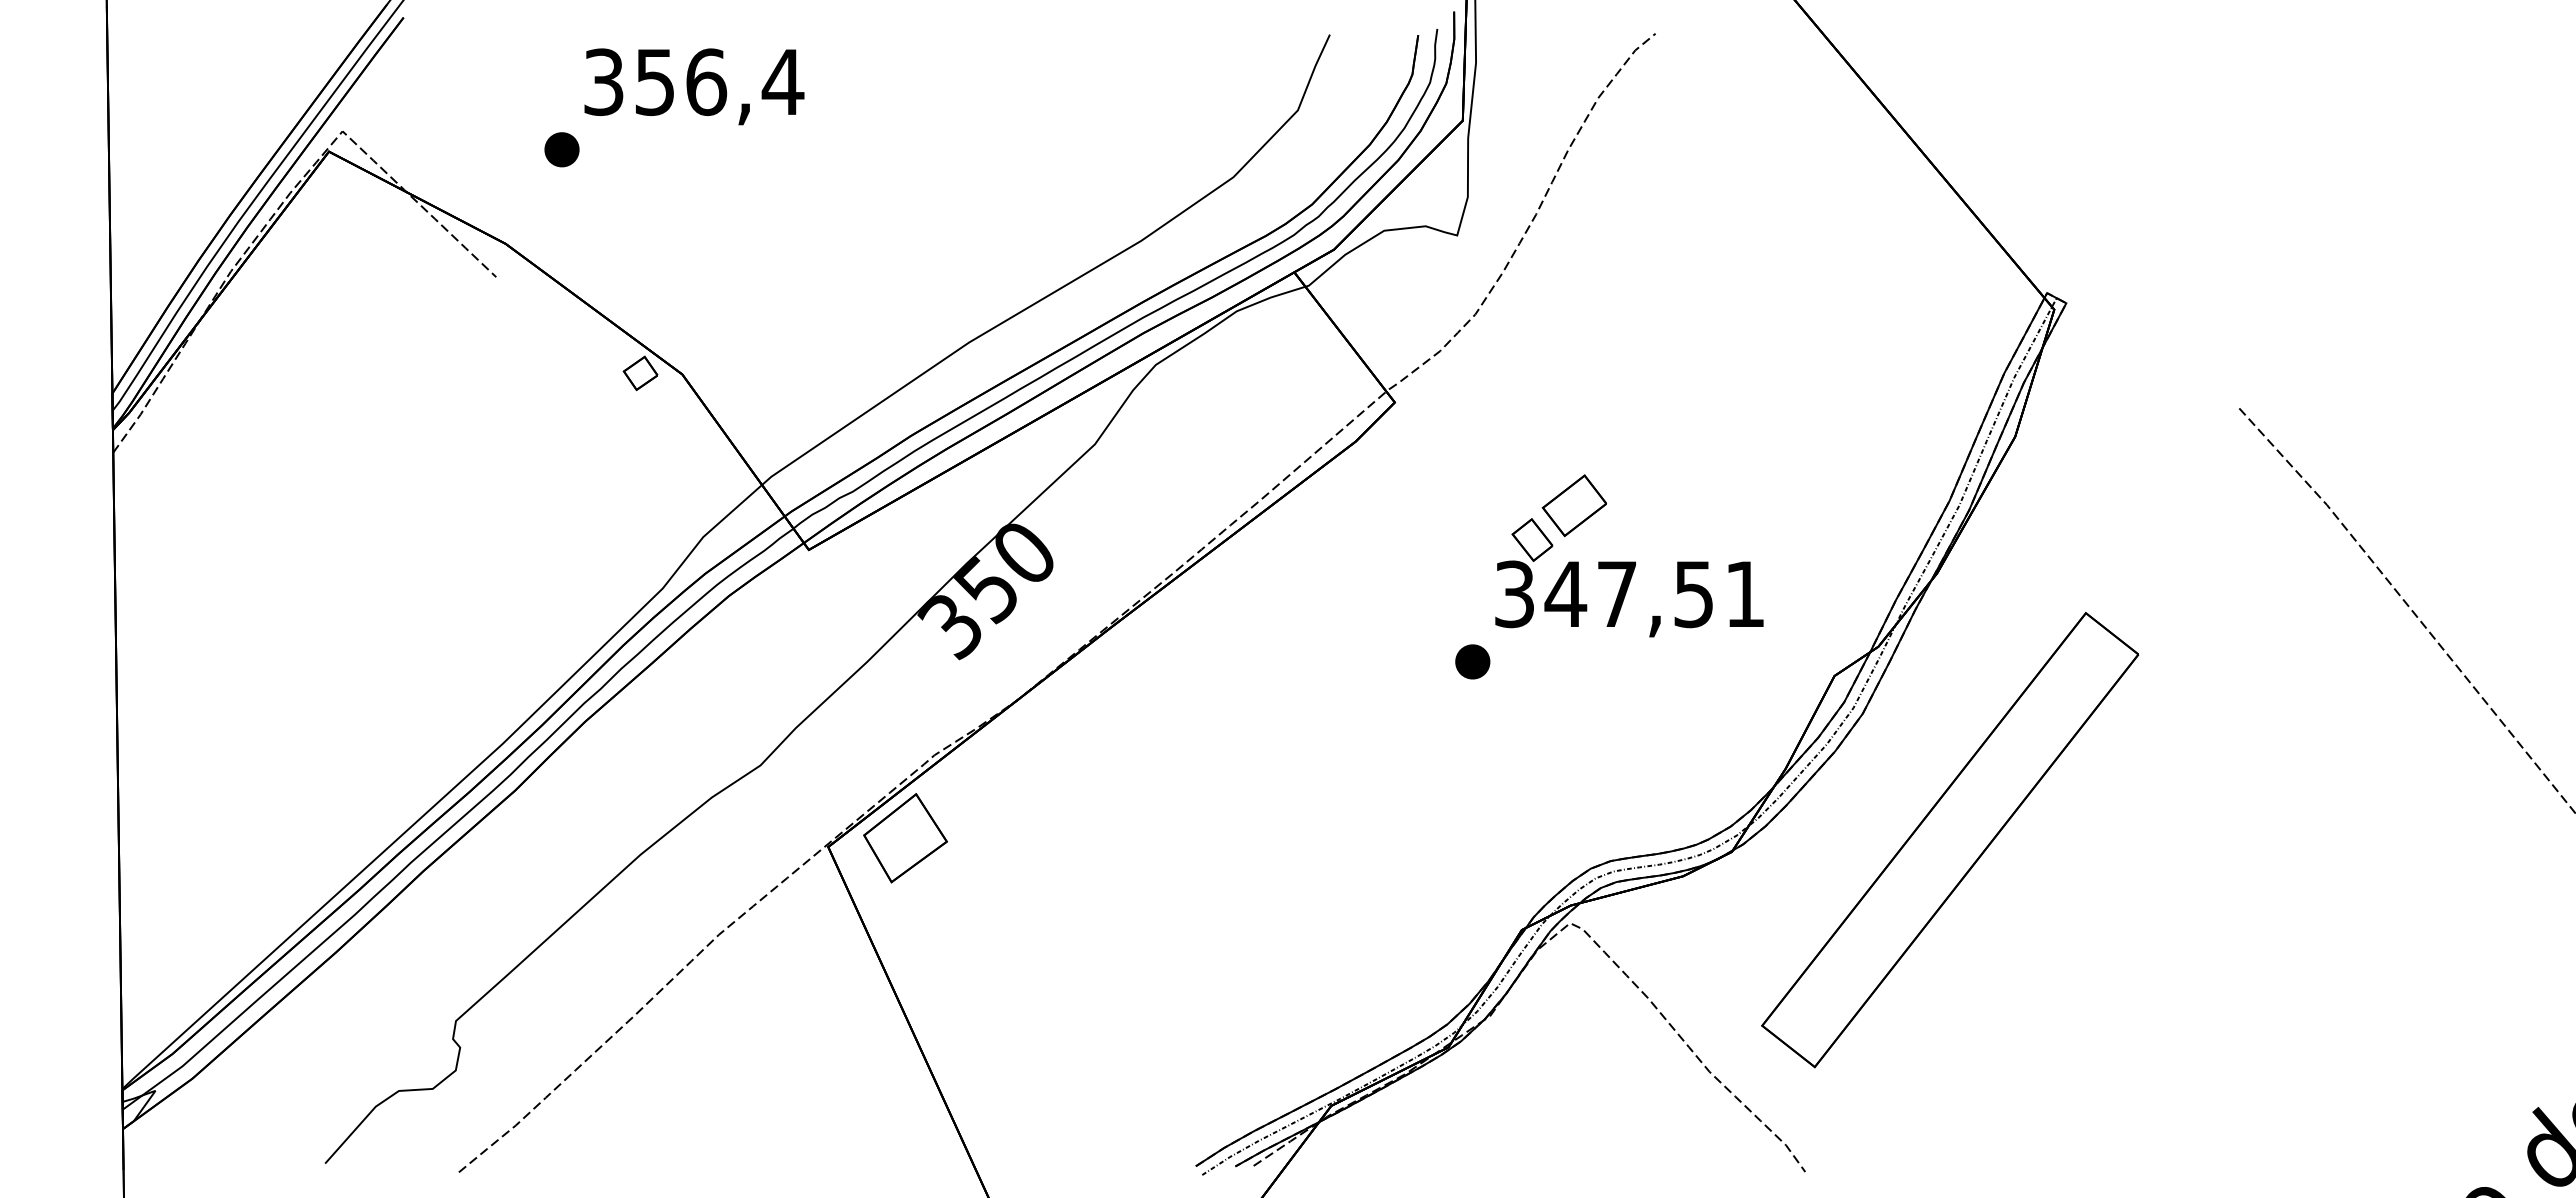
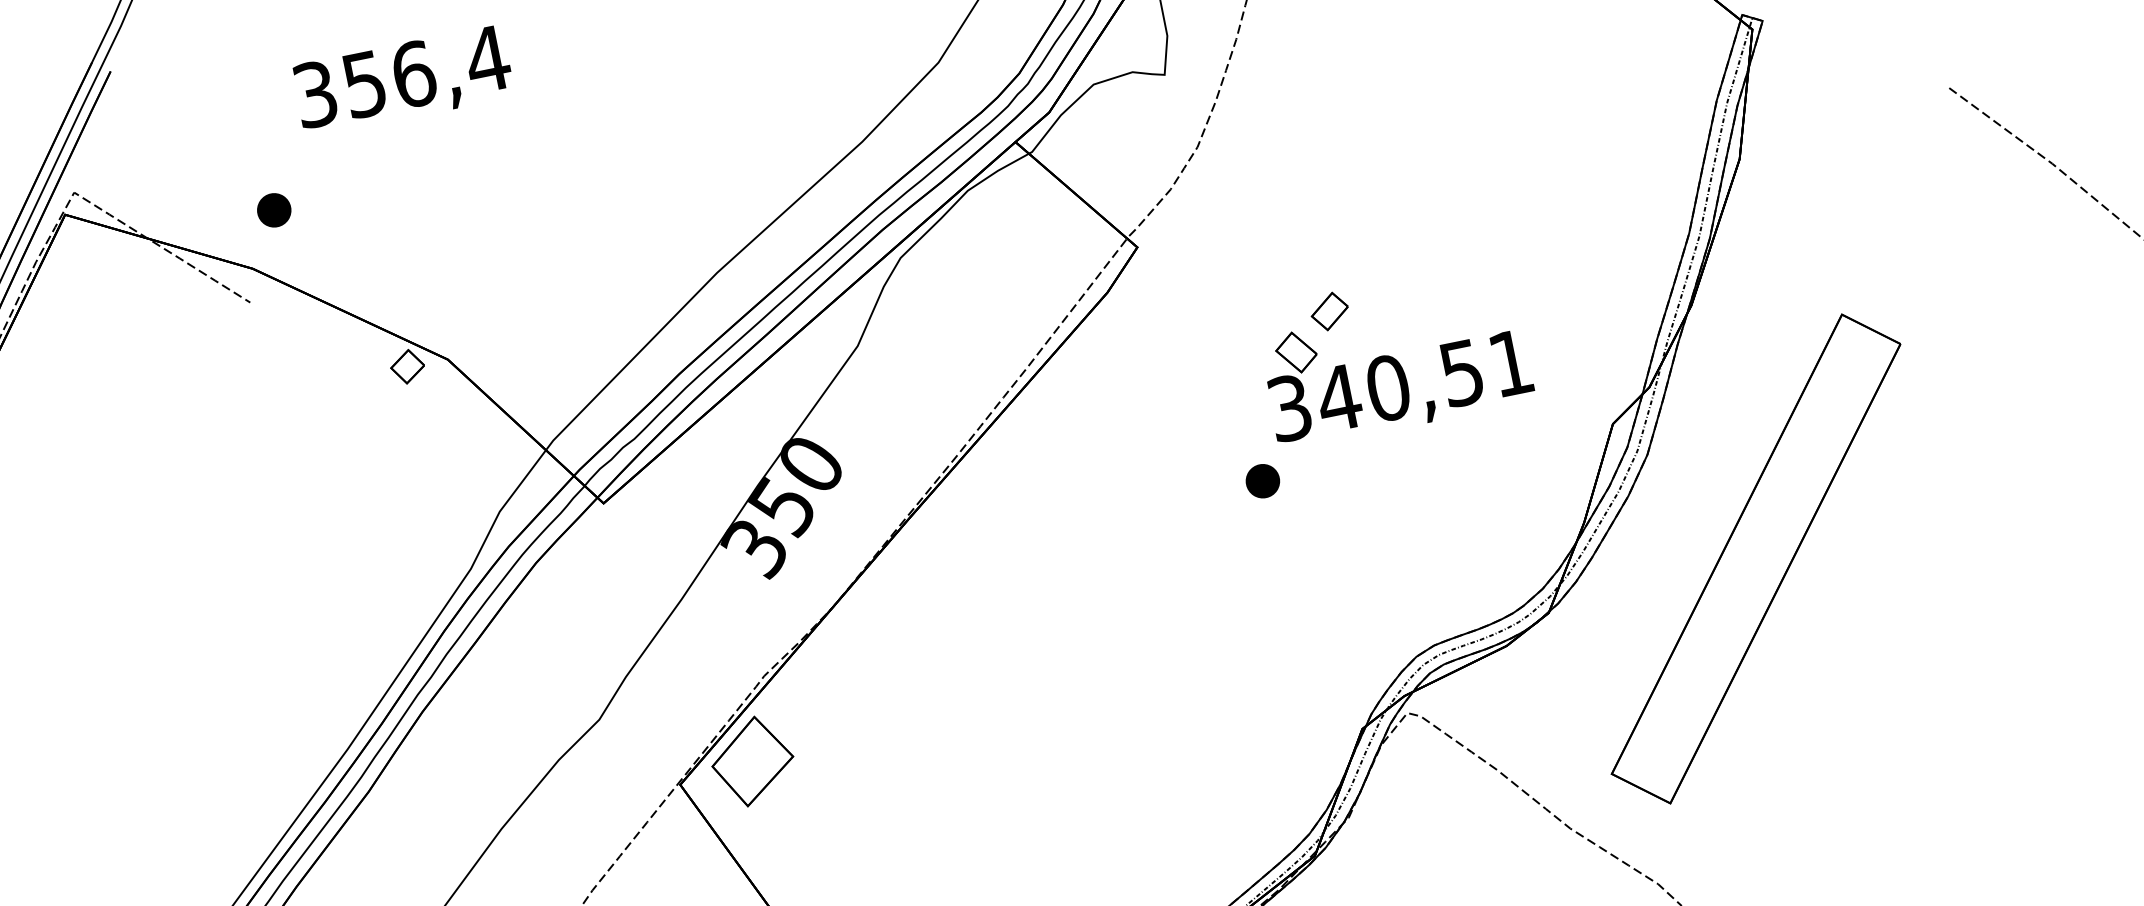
part: (561, 149) -> (273, 210), moved
part: (1573, 505) -> (1329, 311), size x0.6
text: (1617, 594) -> (1388, 388), 347,51 -> 340,51

